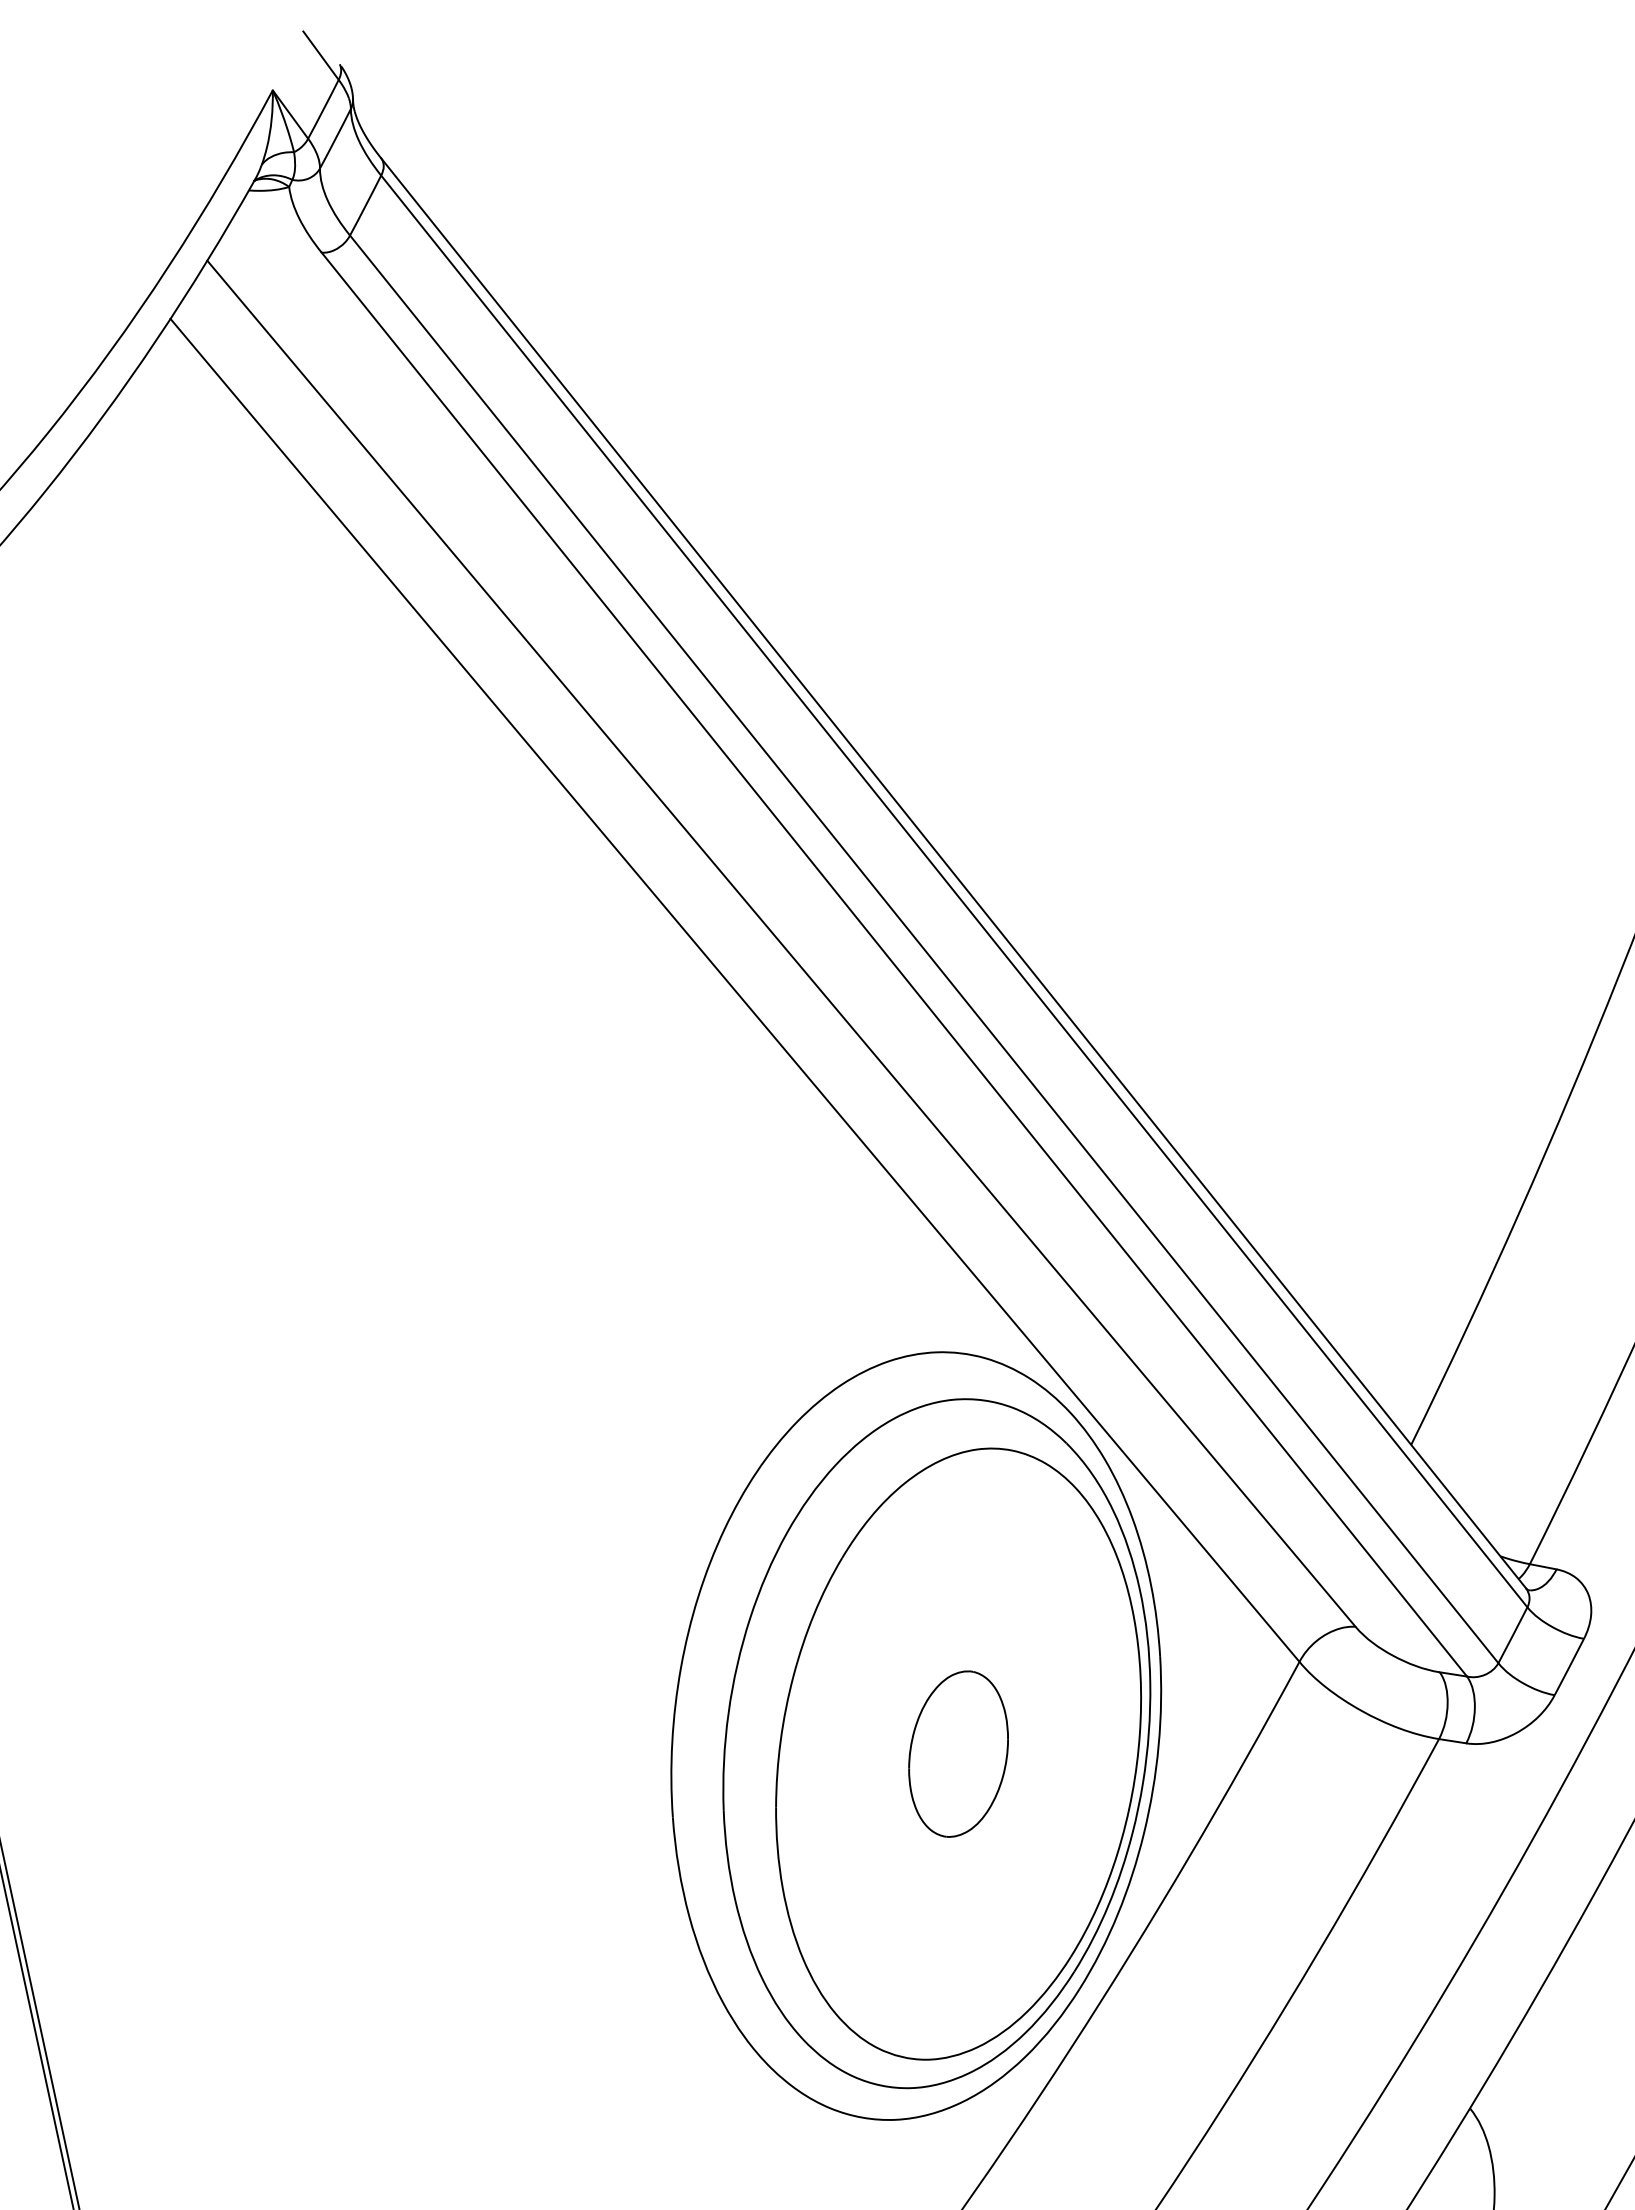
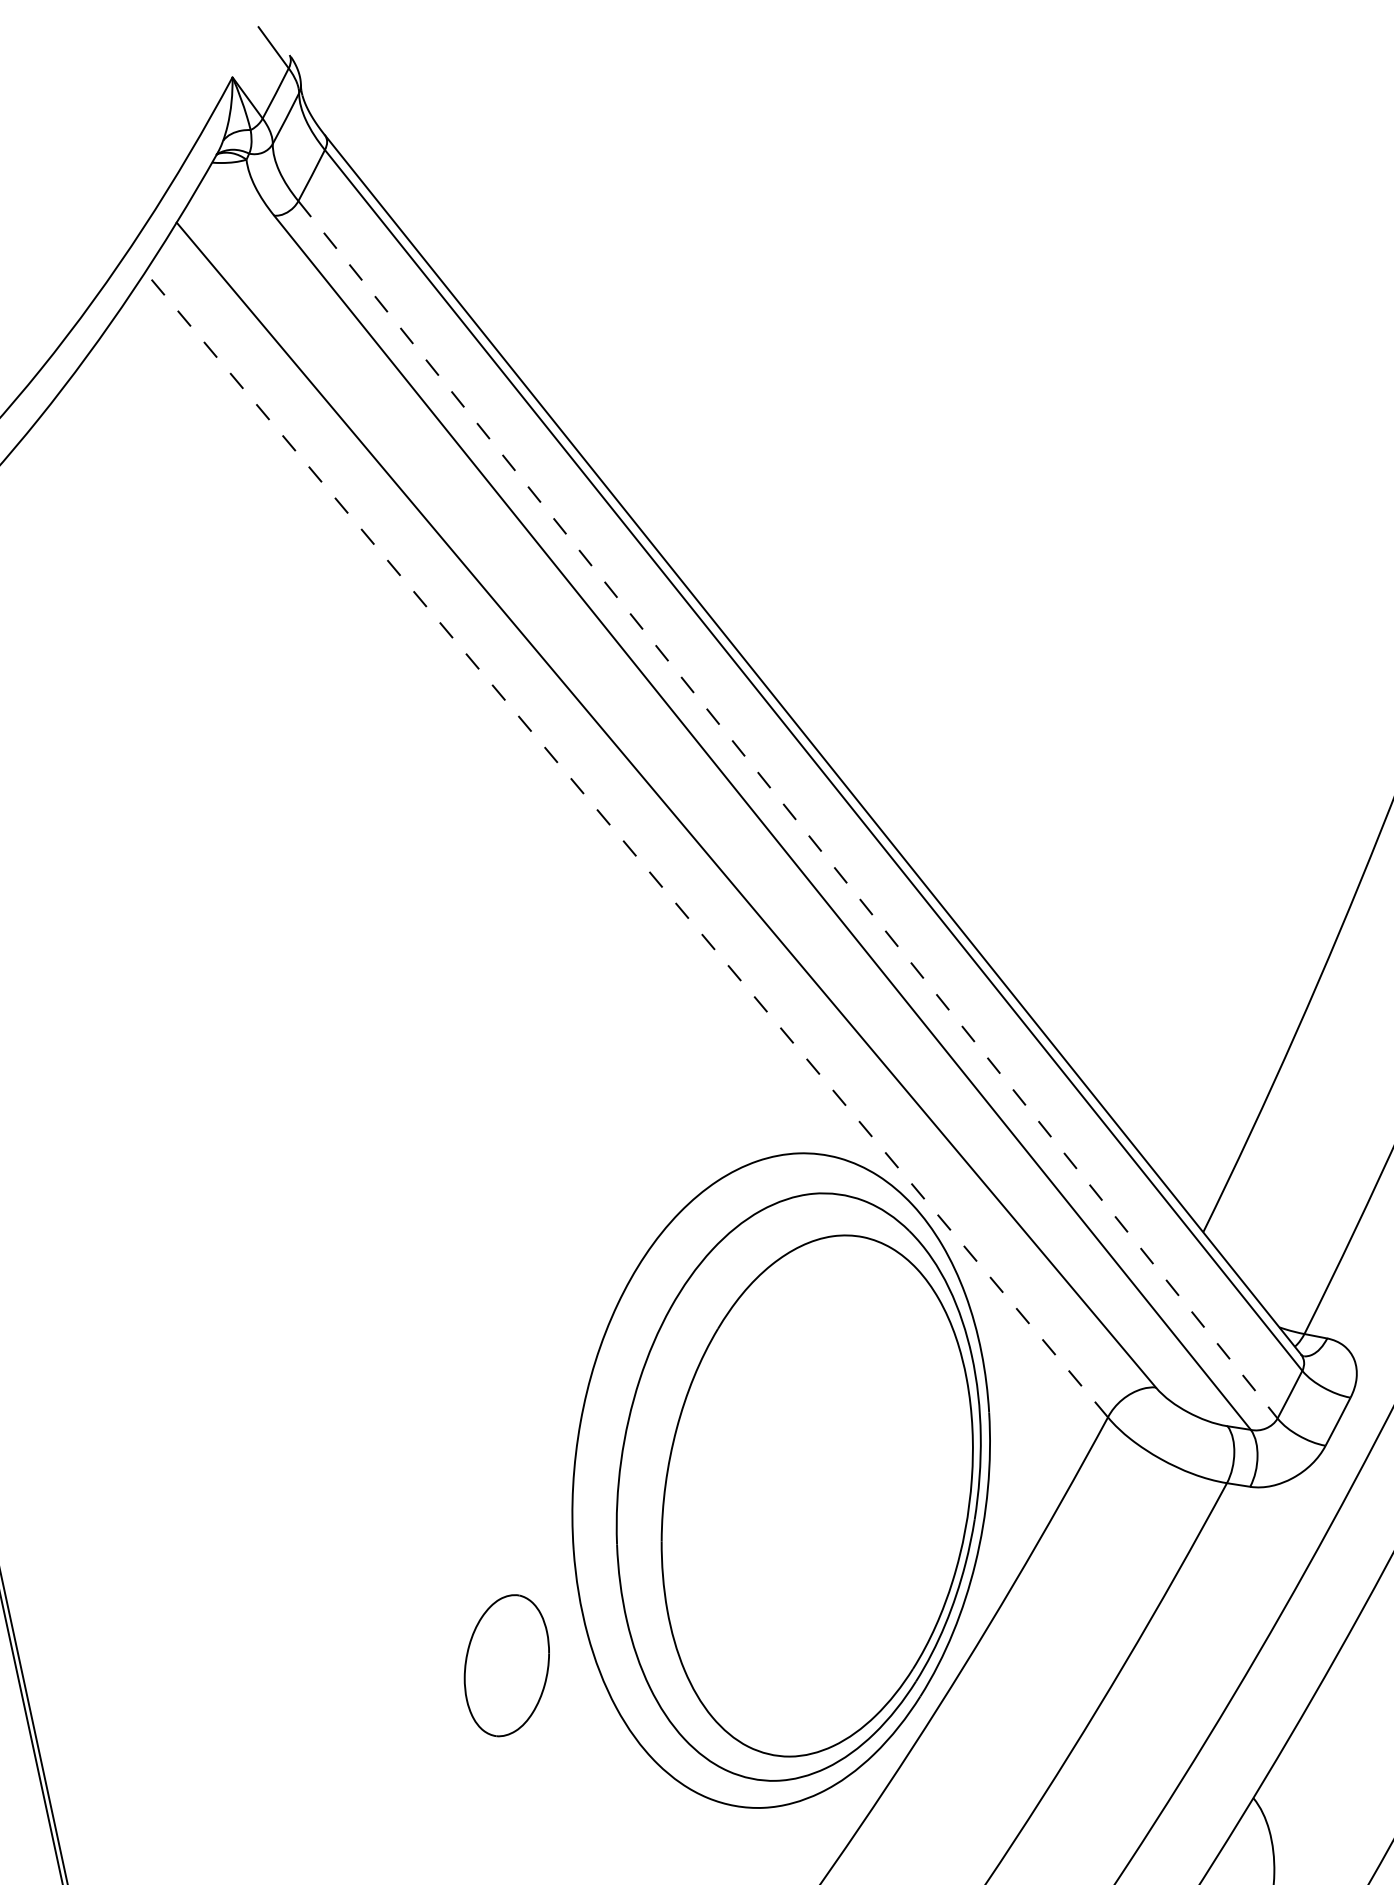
line: (924, 949) -> (788, 809), solid -> dashed
line: (734, 989) -> (626, 844), solid -> dashed
part: (958, 1753) -> (506, 1665), moved

